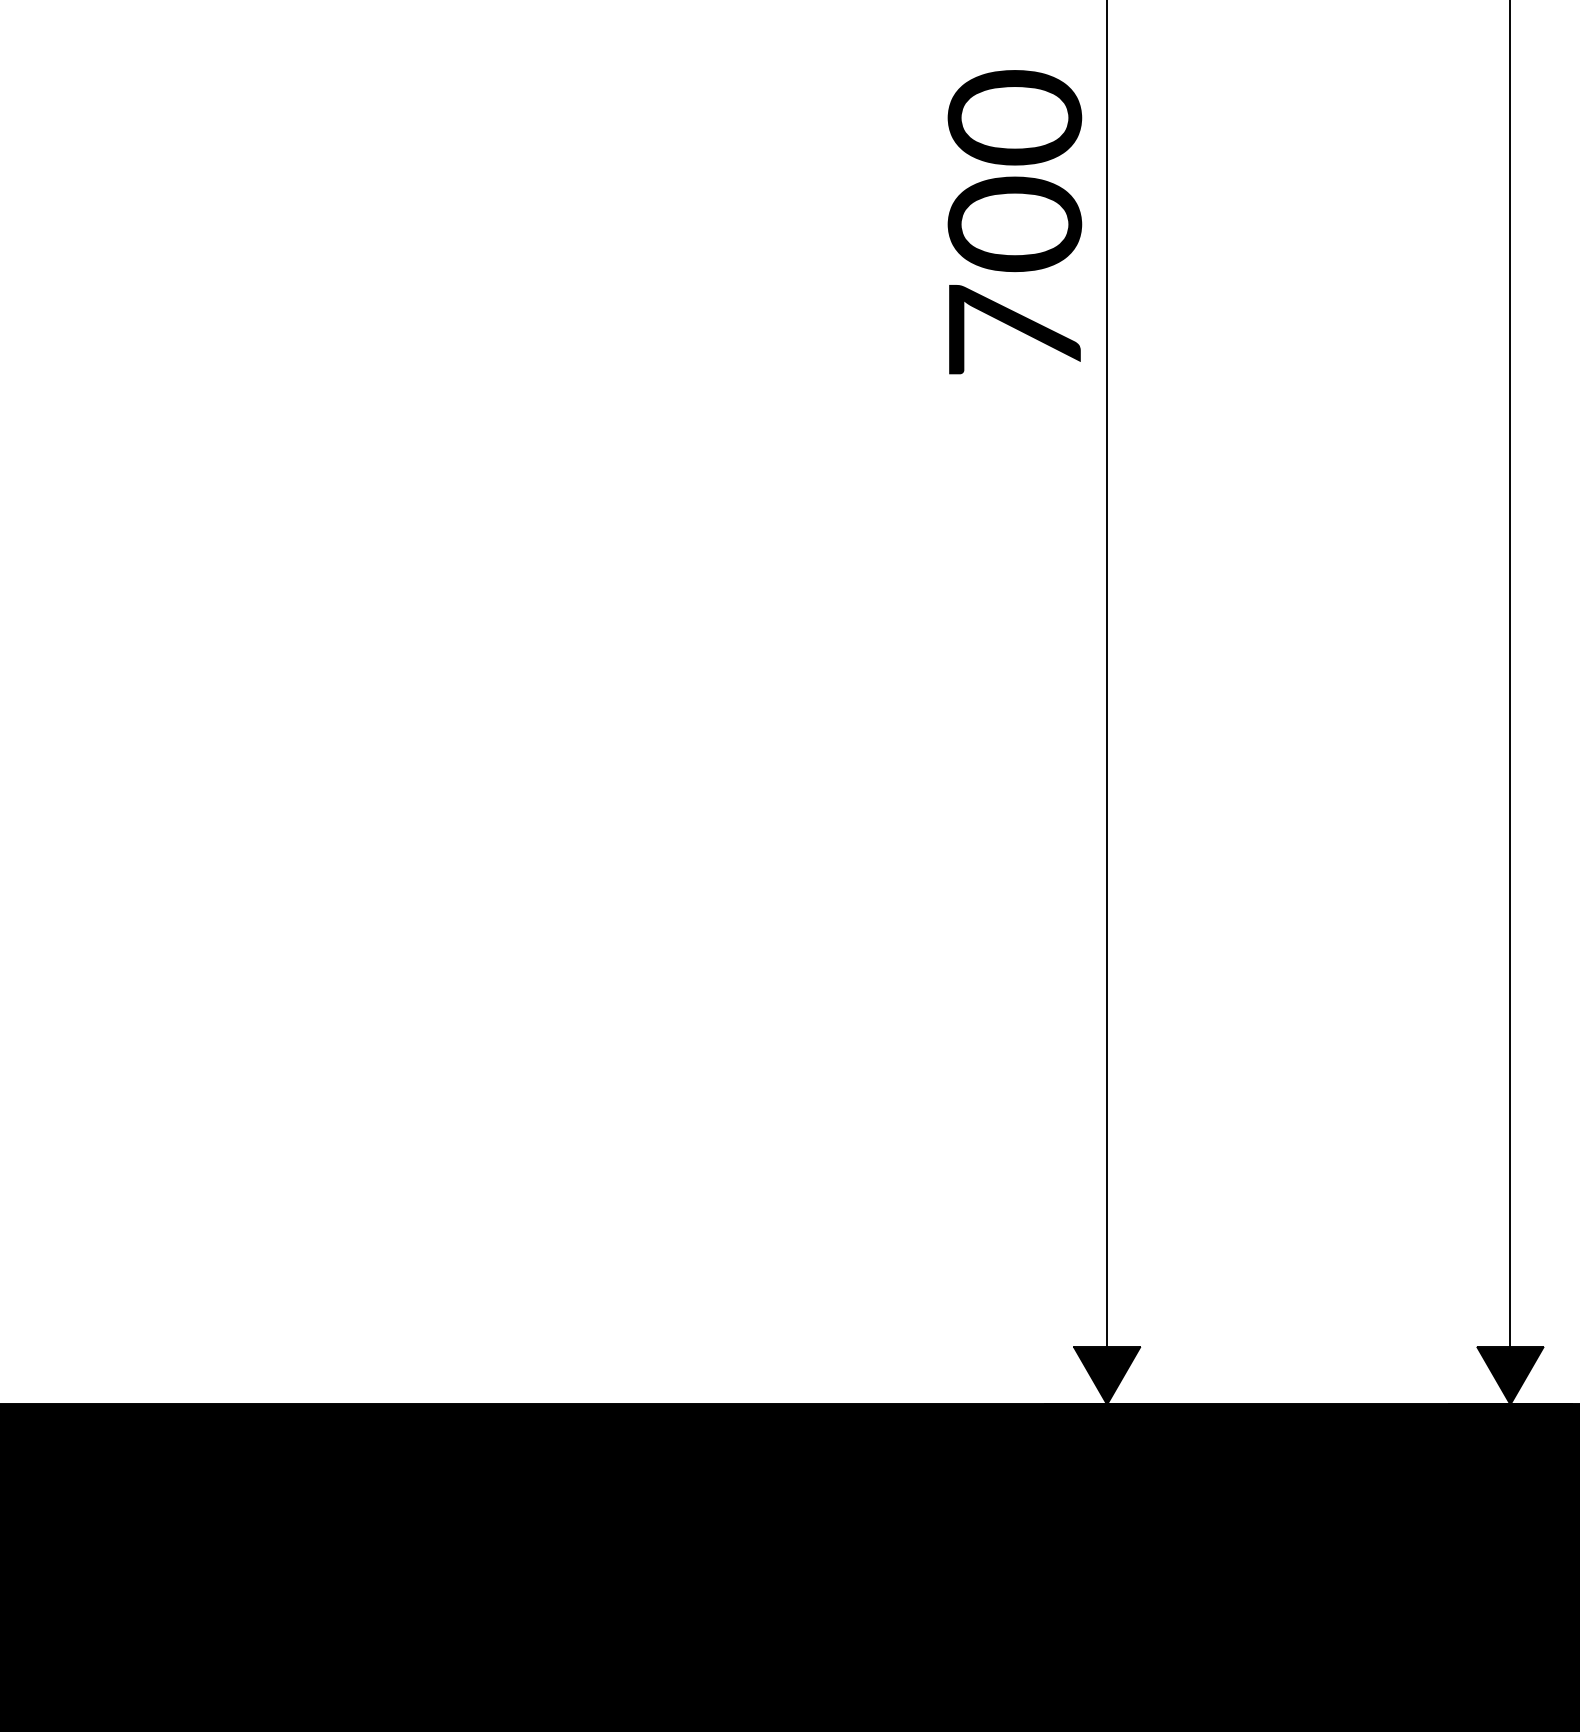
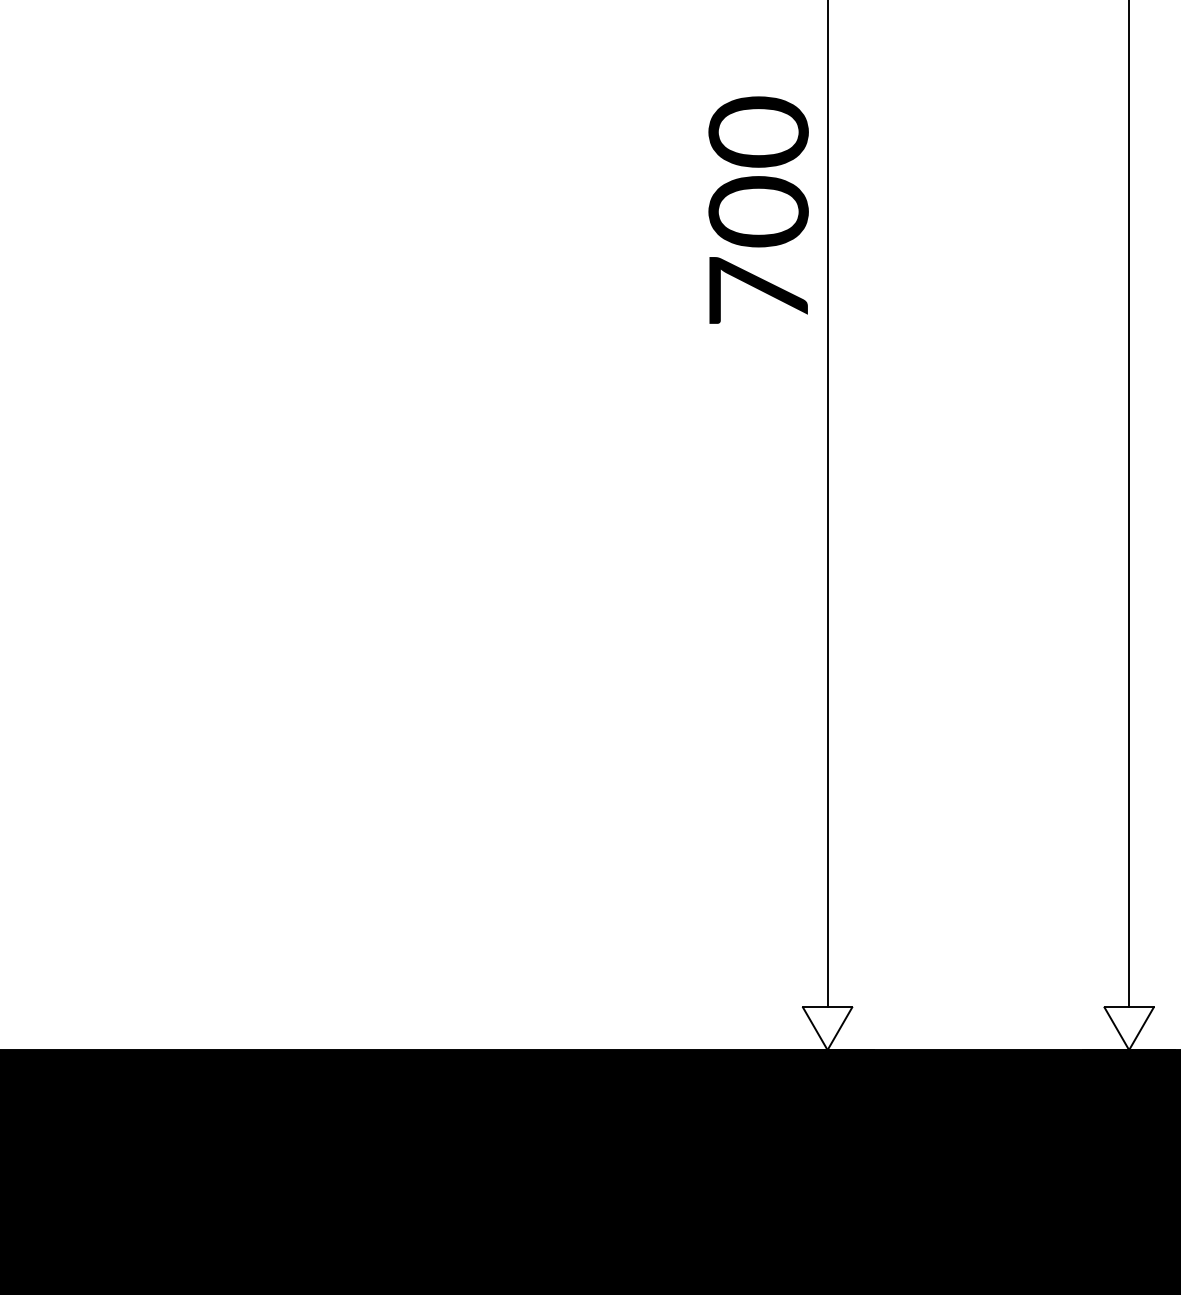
text: (1014, 221) -> (758, 209), moved
fill: (1106, 1375) -> (827, 1028), removed
fill: (1509, 1375) -> (1128, 1028), removed

